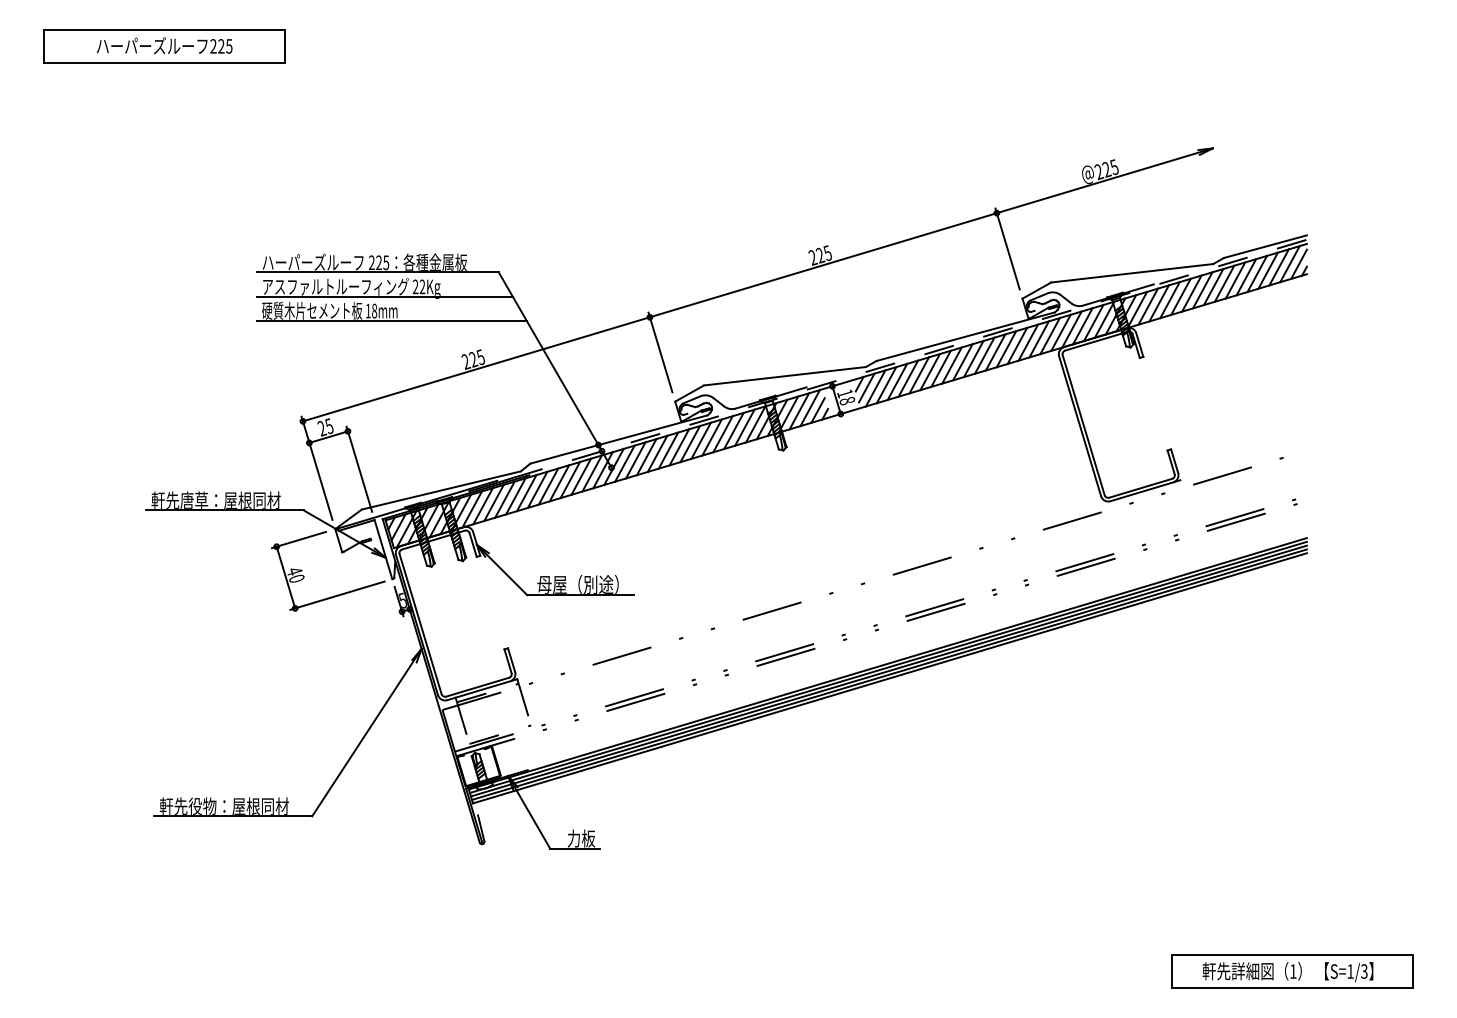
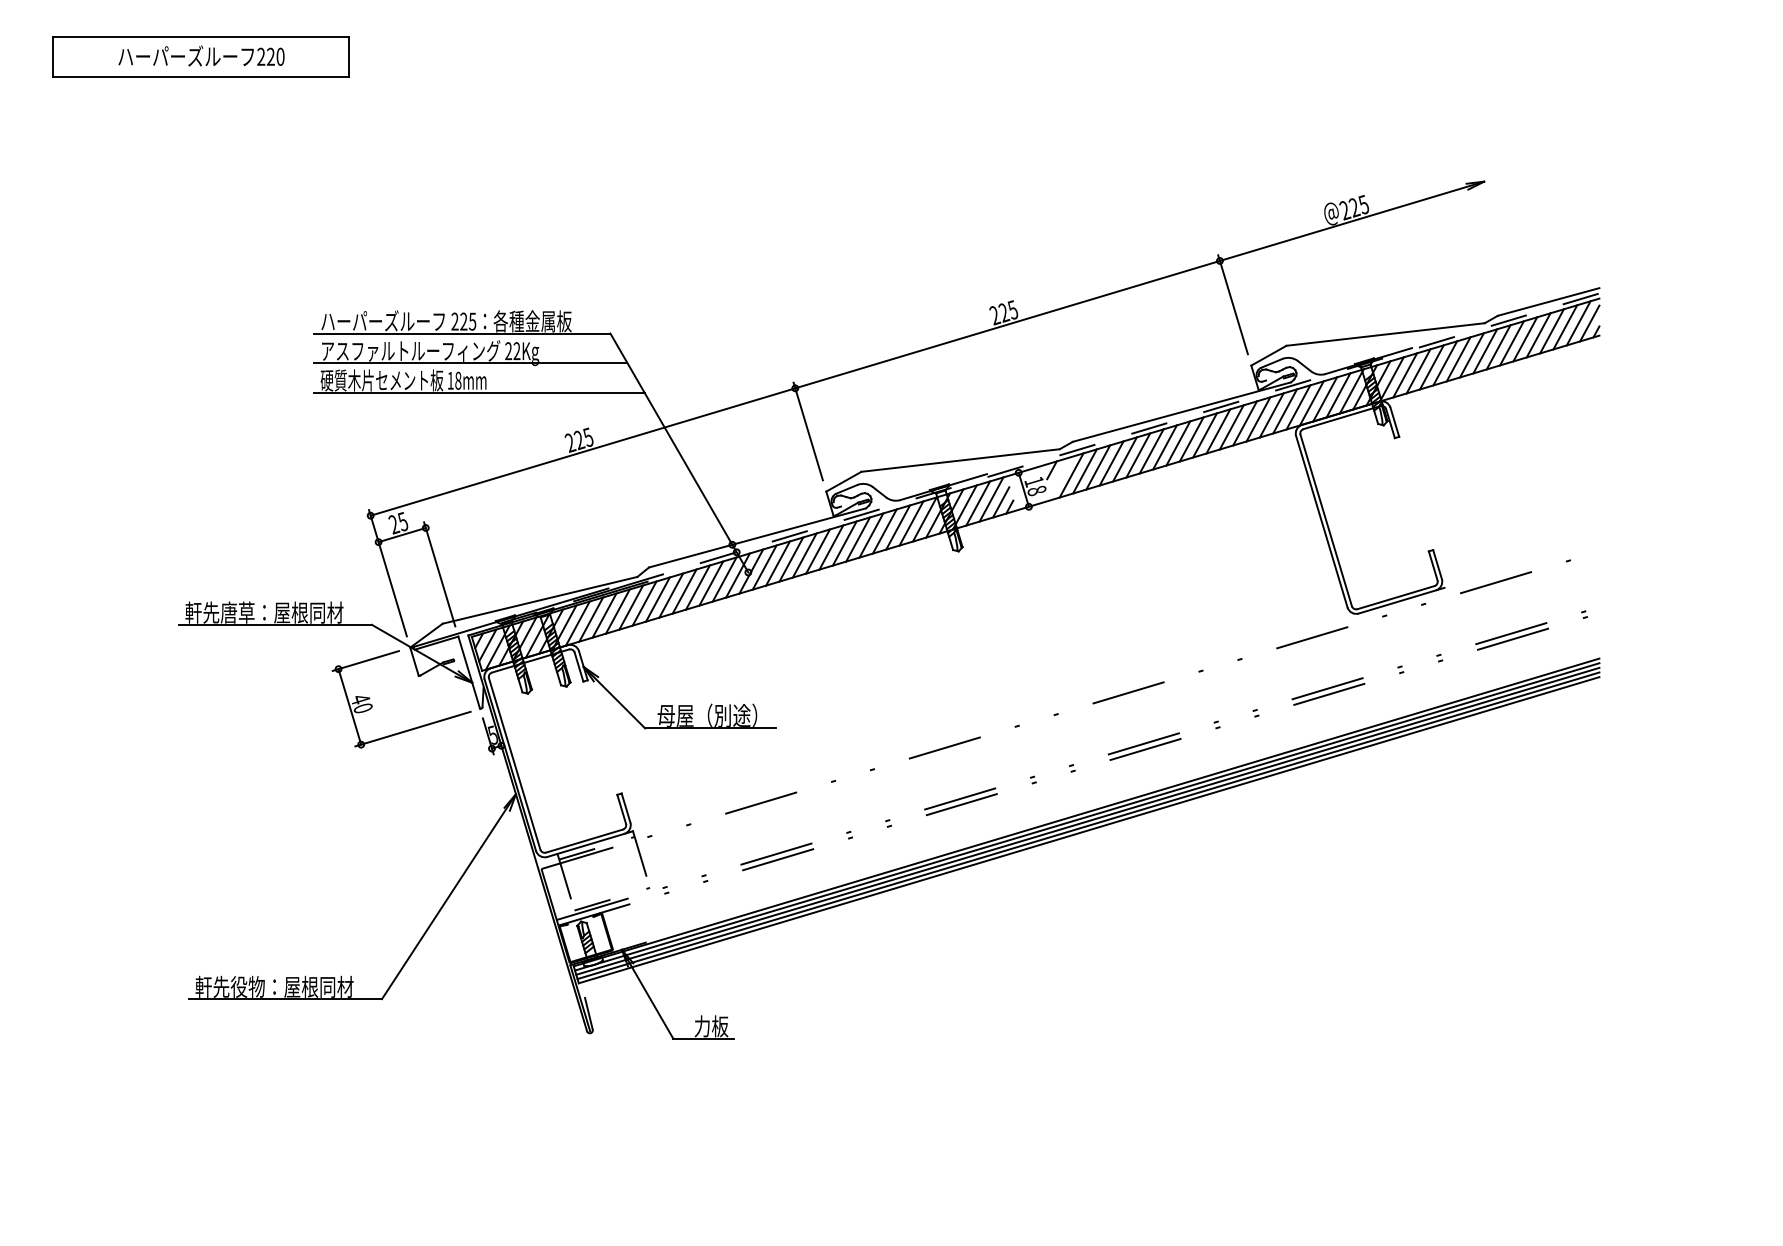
text: (229, 46) -> (280, 56), 225 -> 220
line: (866, 387) -> (1060, 474), removed
part: (1292, 971) -> (1581, 1188), removed

